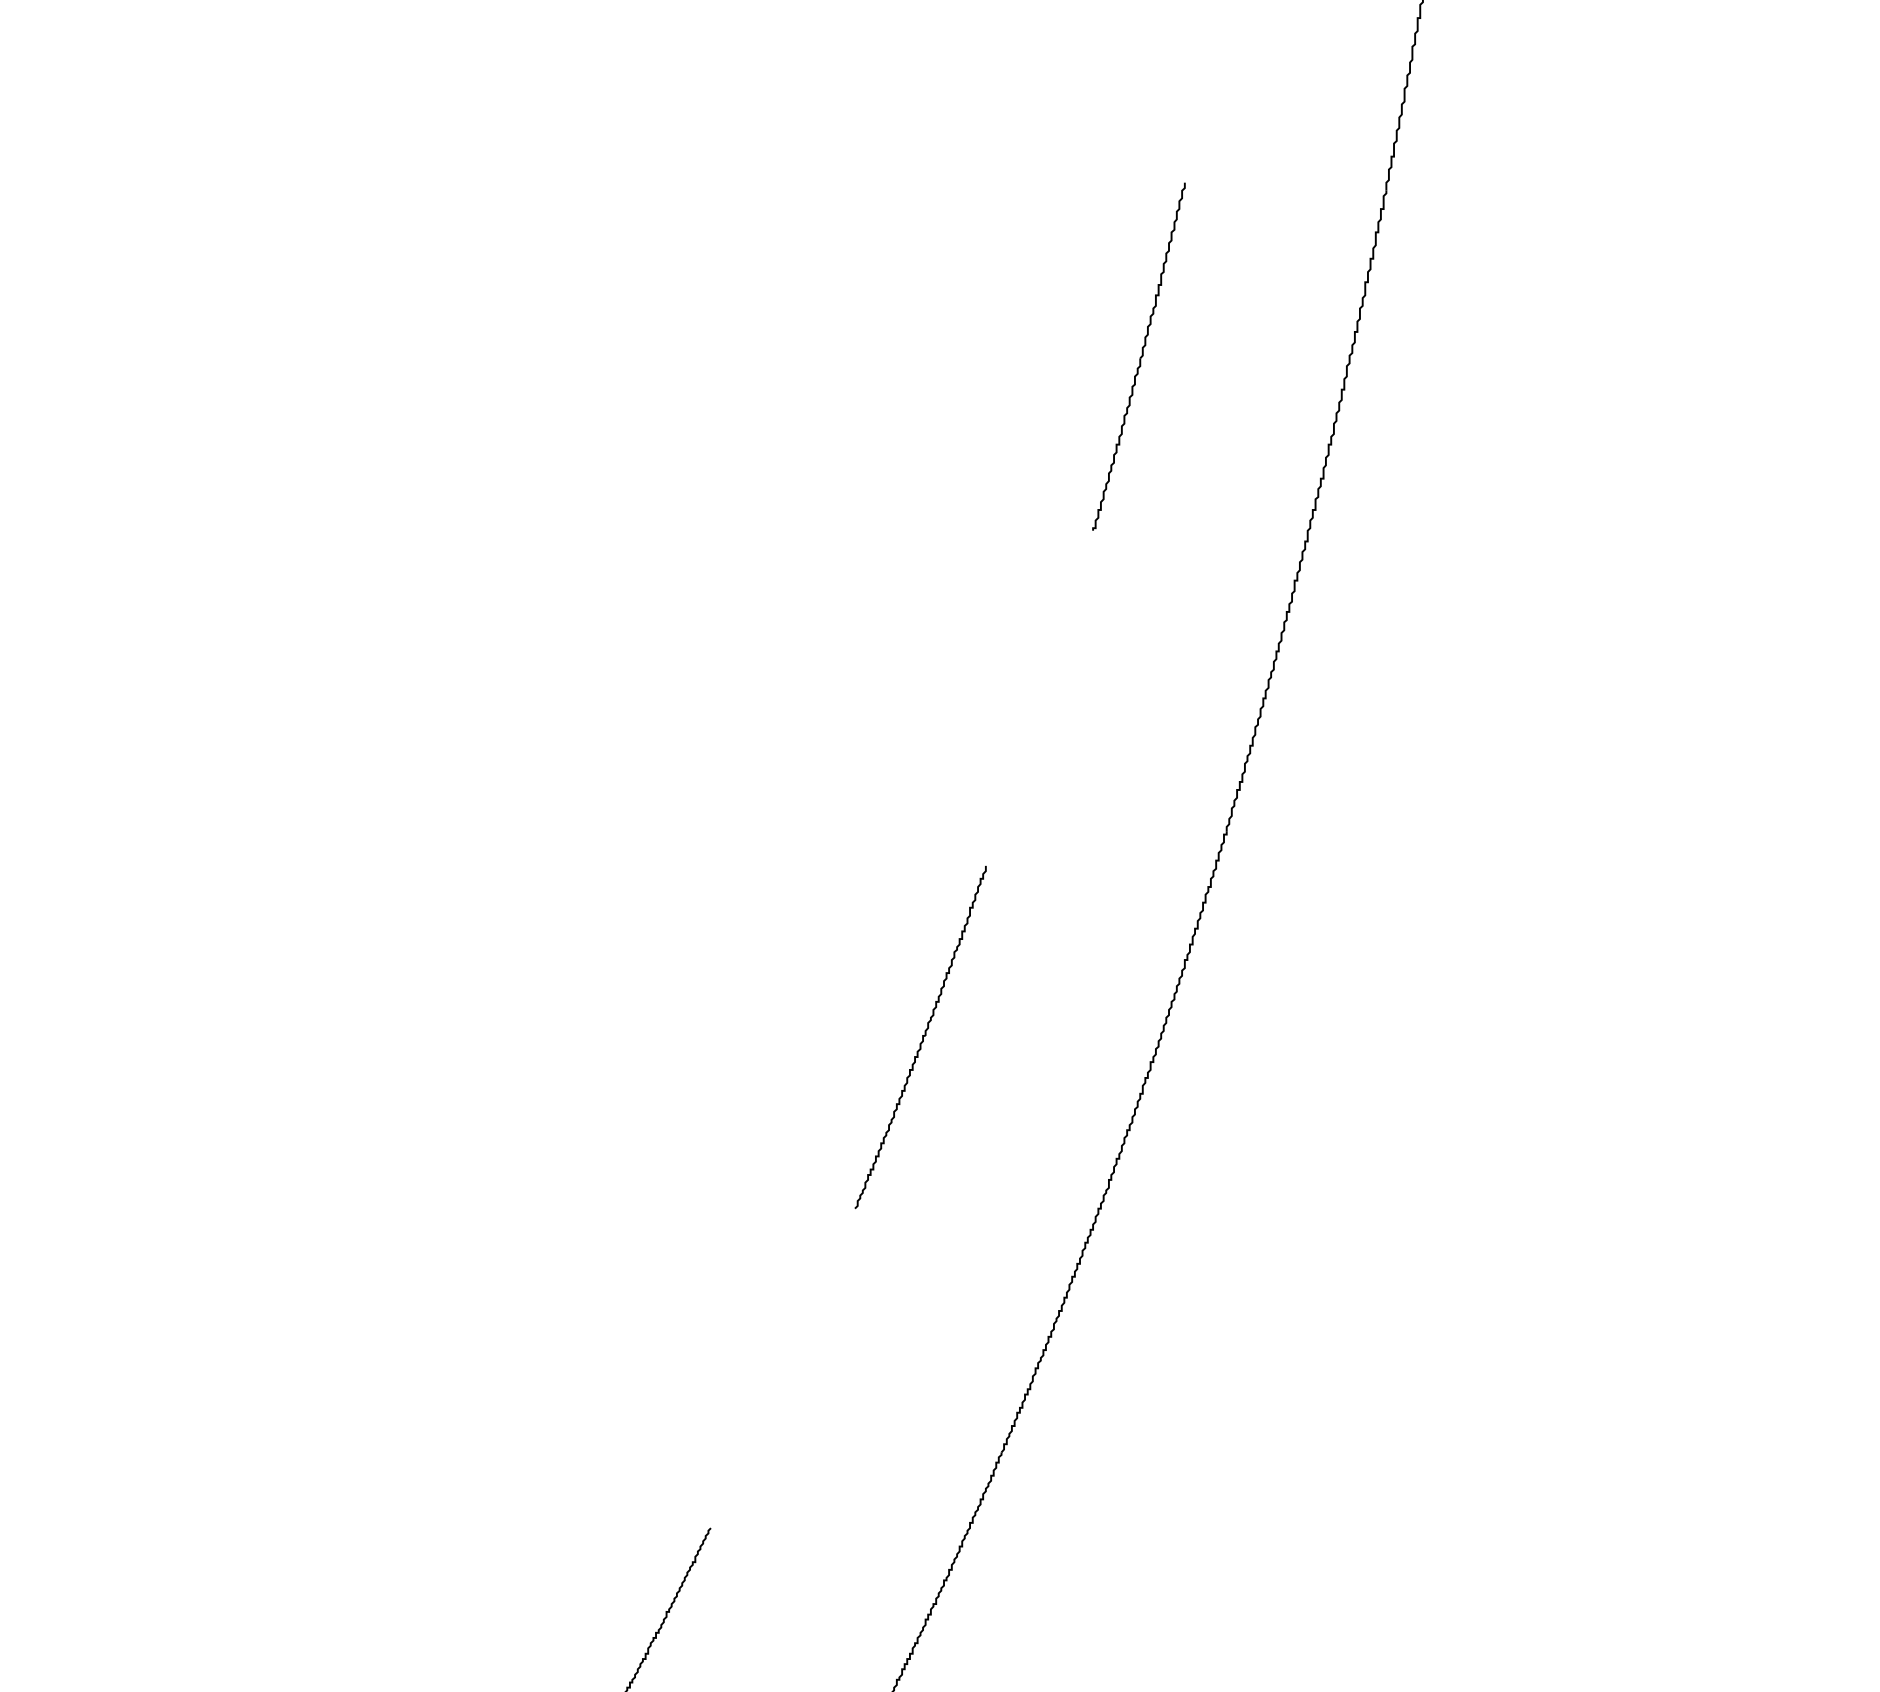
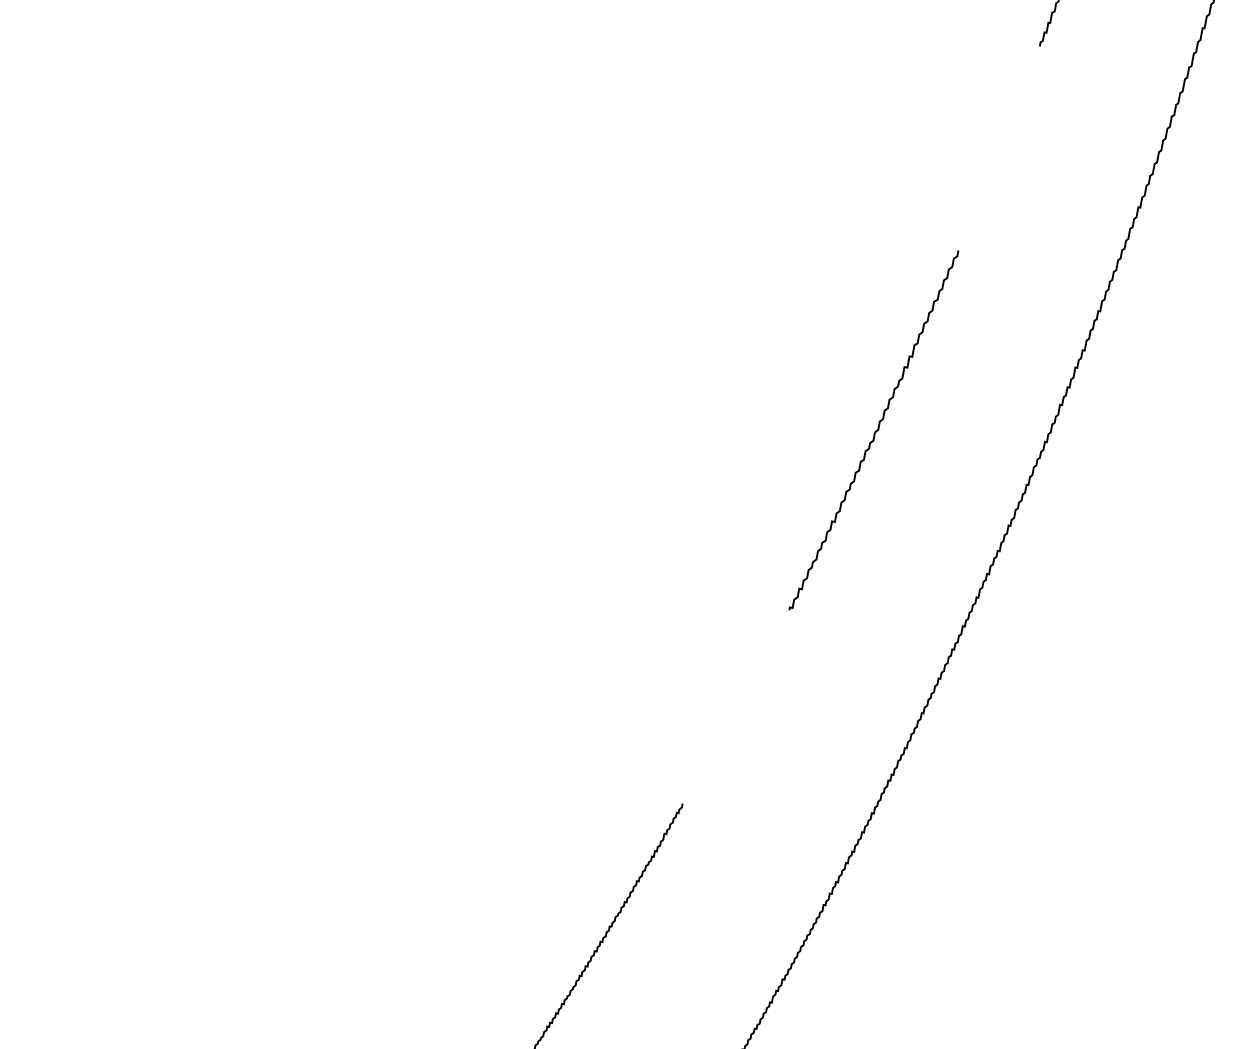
part: (1138, 356) -> (873, 430), size x1.4

